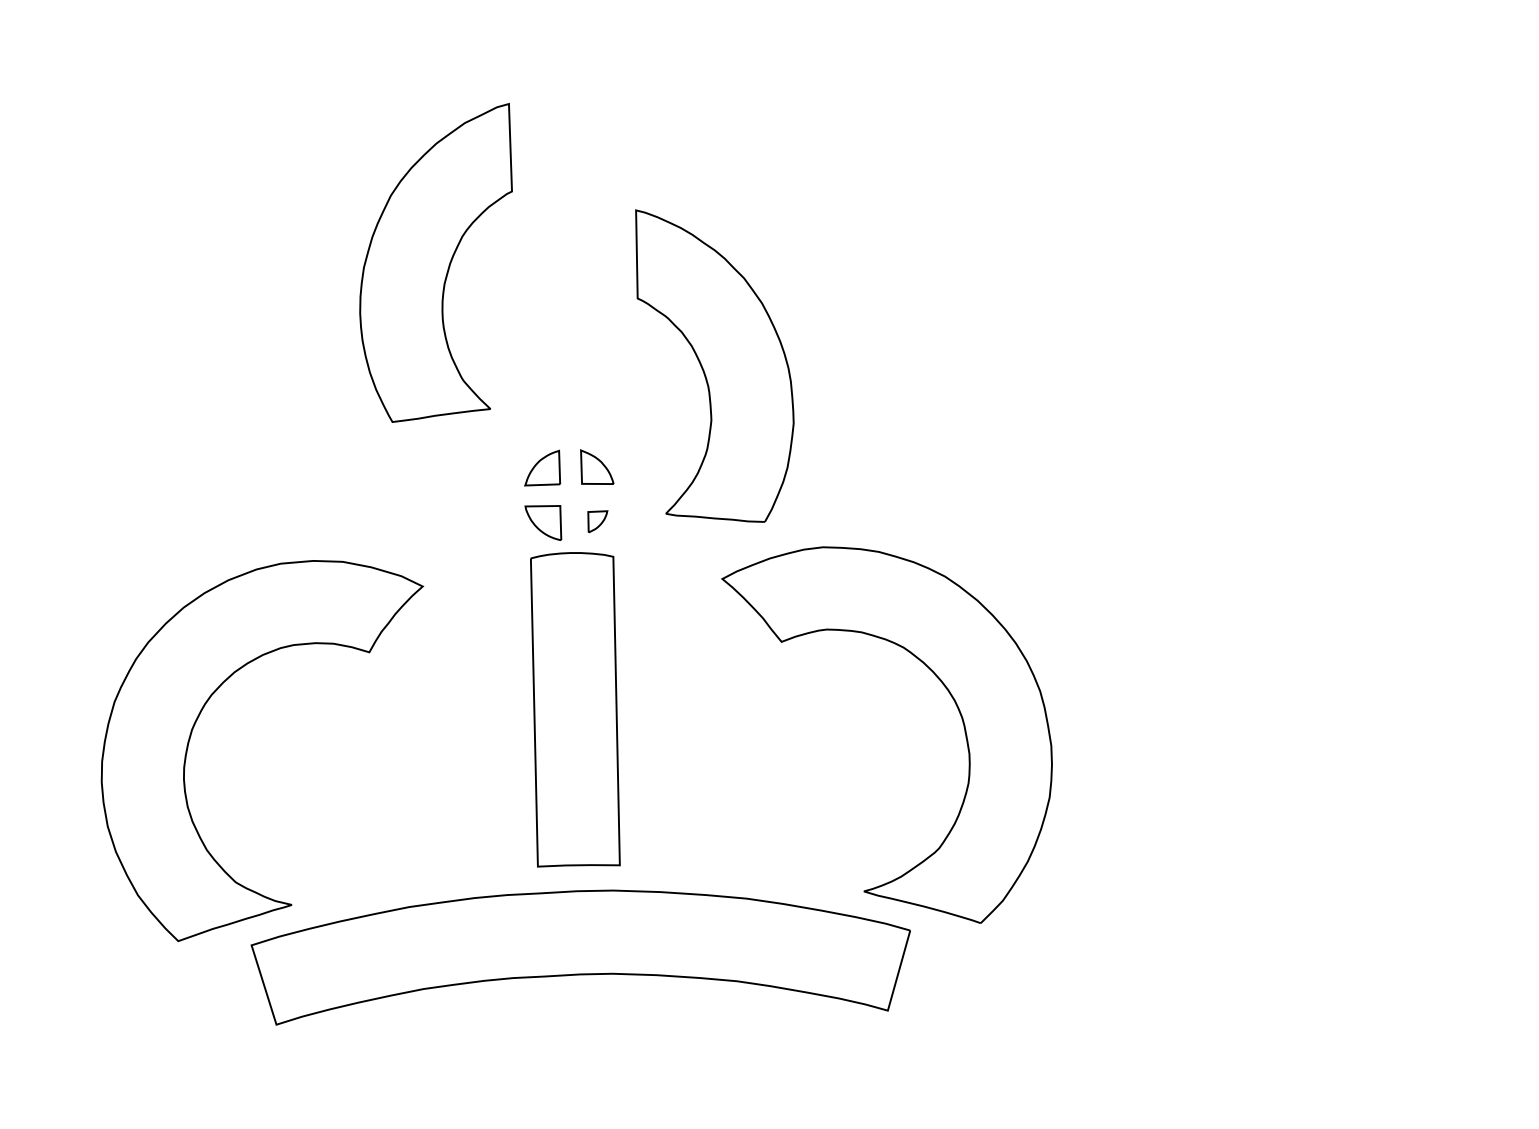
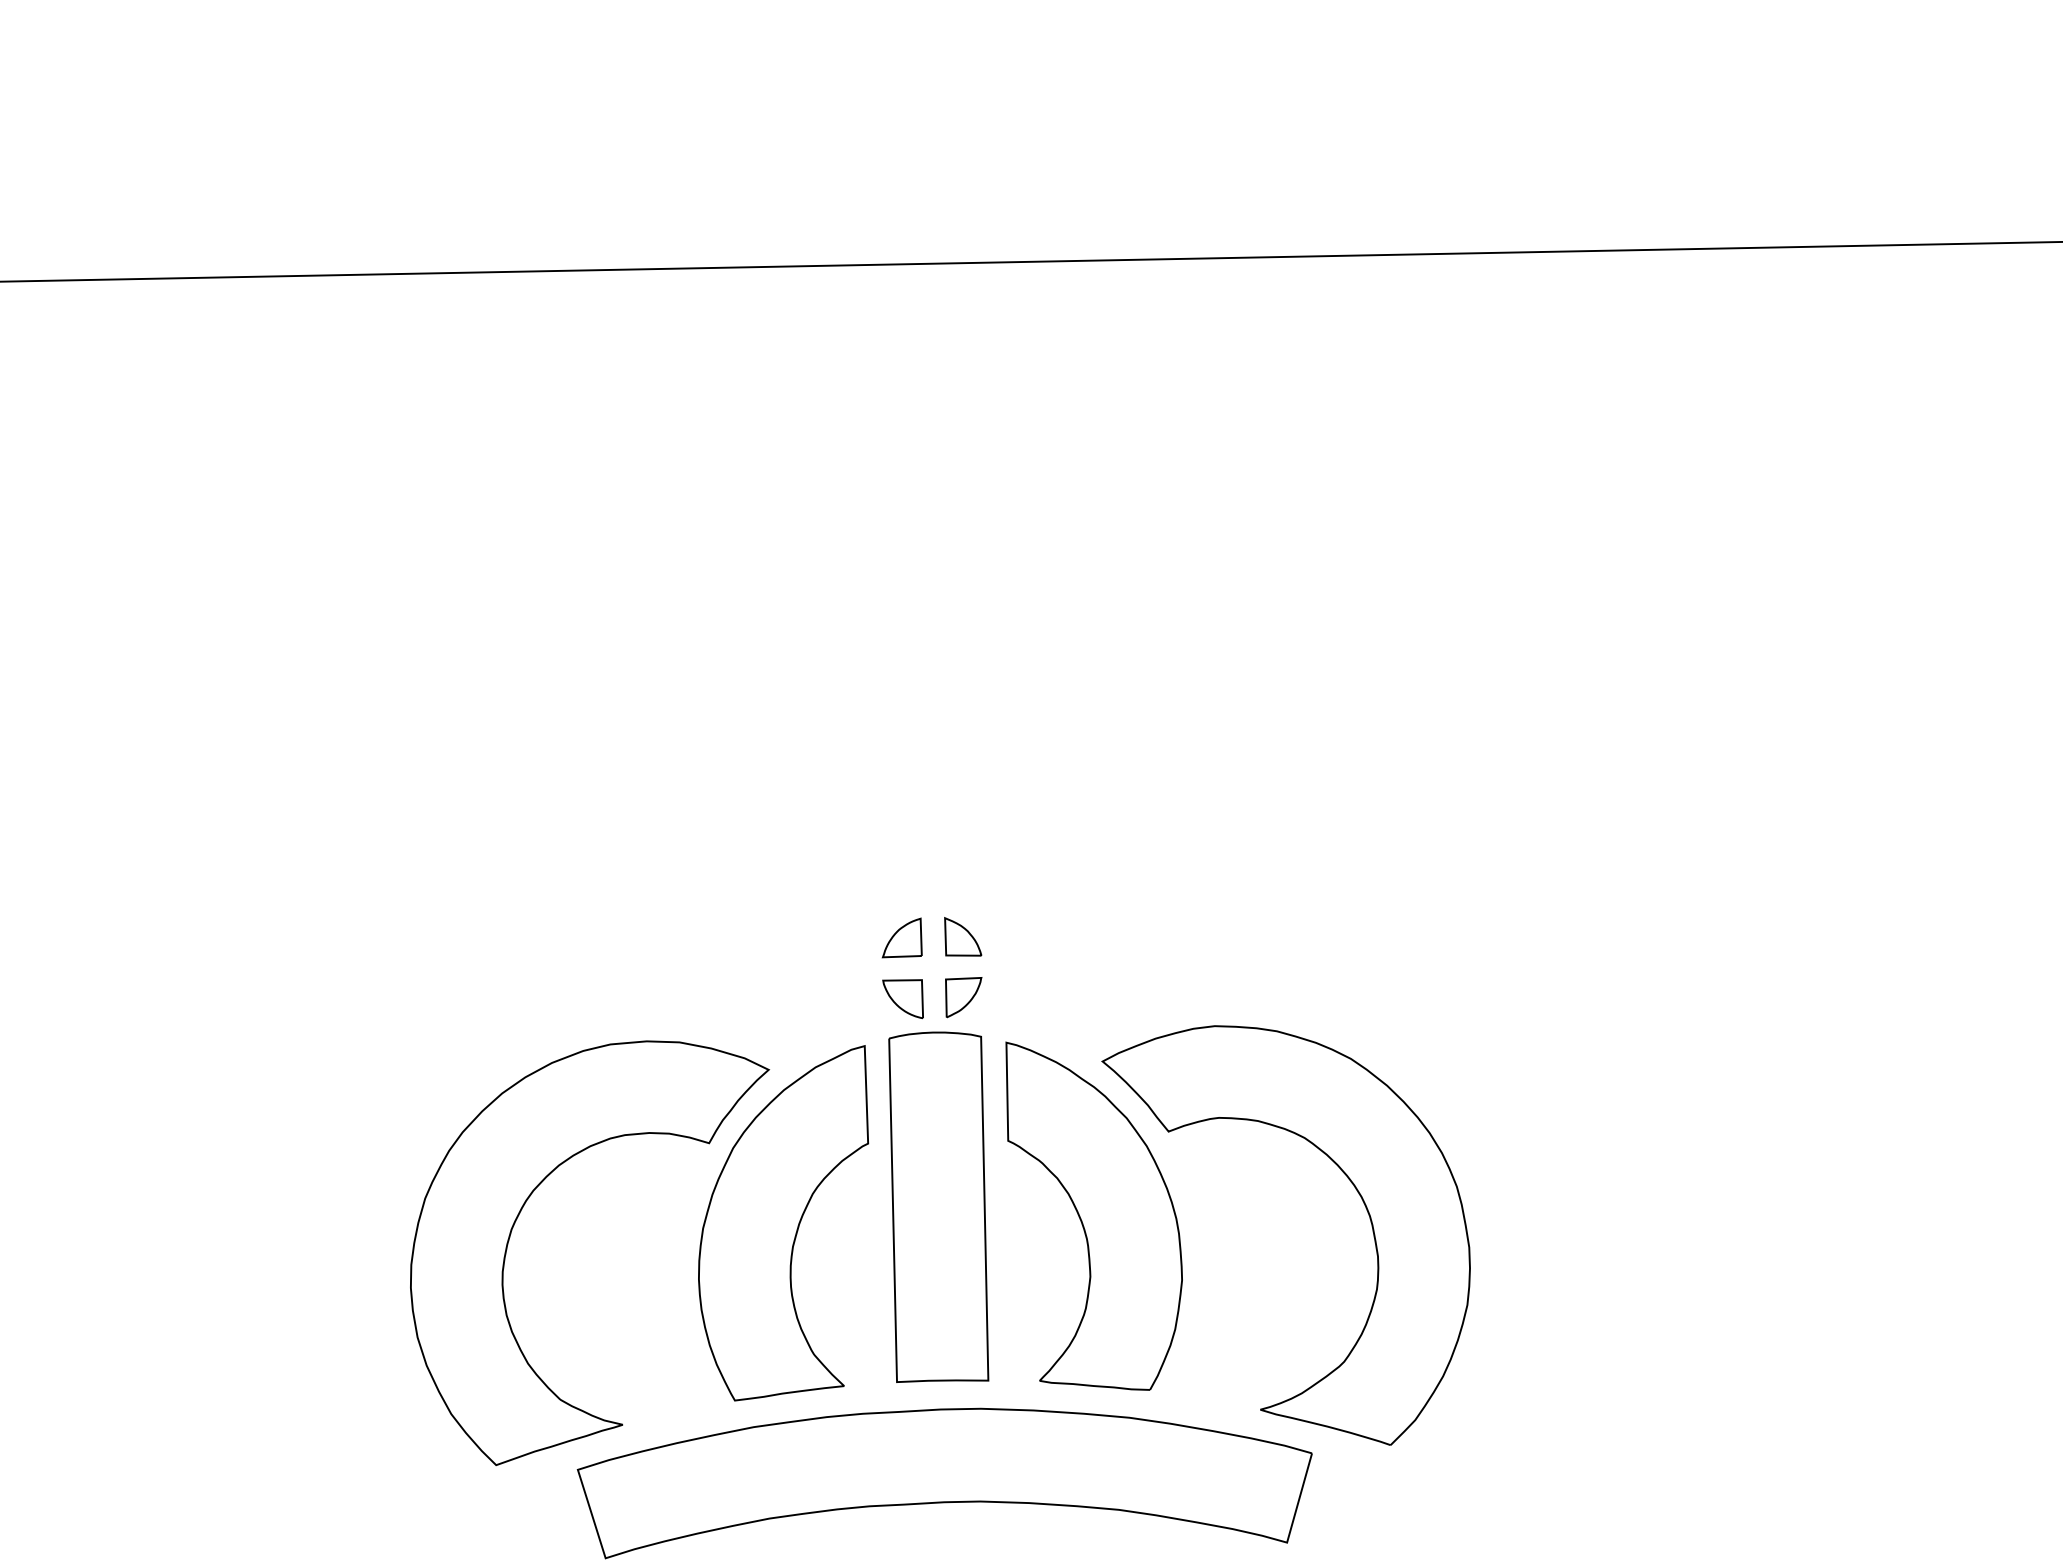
part: (436, 263) -> (783, 1223), moved
part: (714, 365) -> (1093, 1215), moved
part: (597, 521) -> (963, 997), size x1.67

